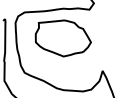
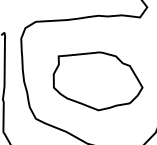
part: (62, 38) -> (96, 81), moved

